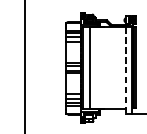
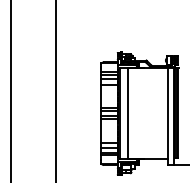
line: (125, 70) -> (167, 116), dashed -> solid

